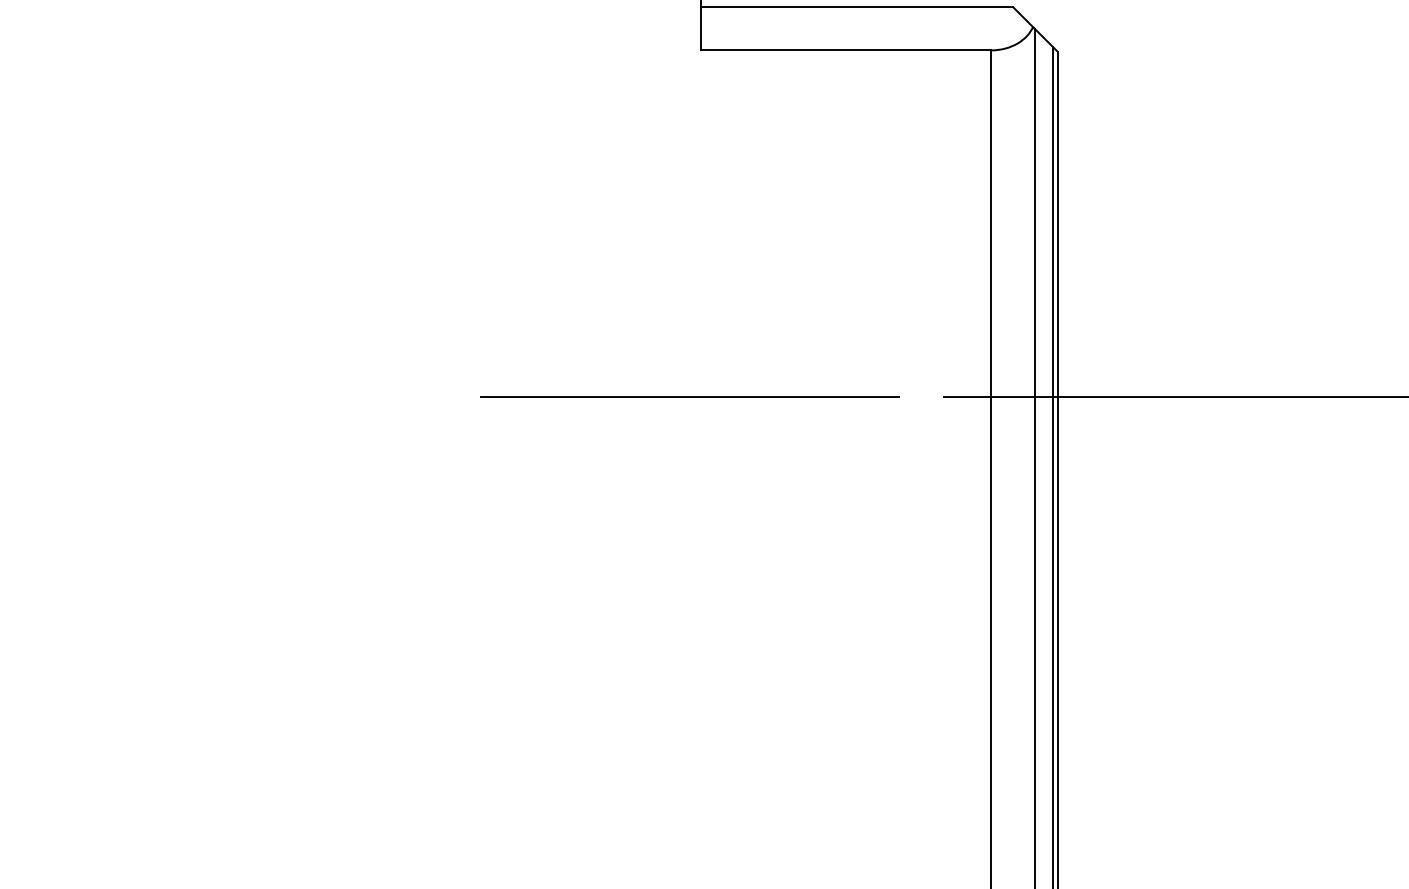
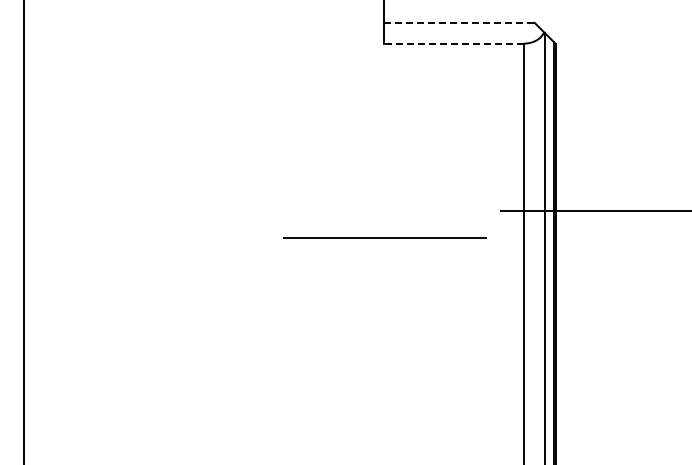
line: (859, 6) -> (460, 22), solid -> dashed
line: (846, 50) -> (454, 43), solid -> dashed
line: (689, 396) -> (384, 237), moved

